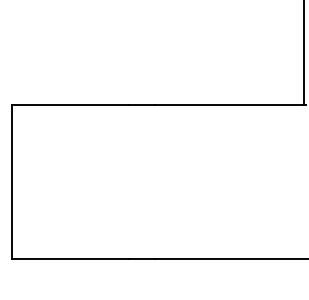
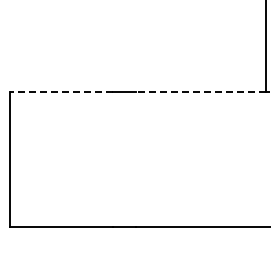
line: (70, 105) -> (61, 92), solid -> dashed
line: (228, 105) -> (200, 92), solid -> dashed

